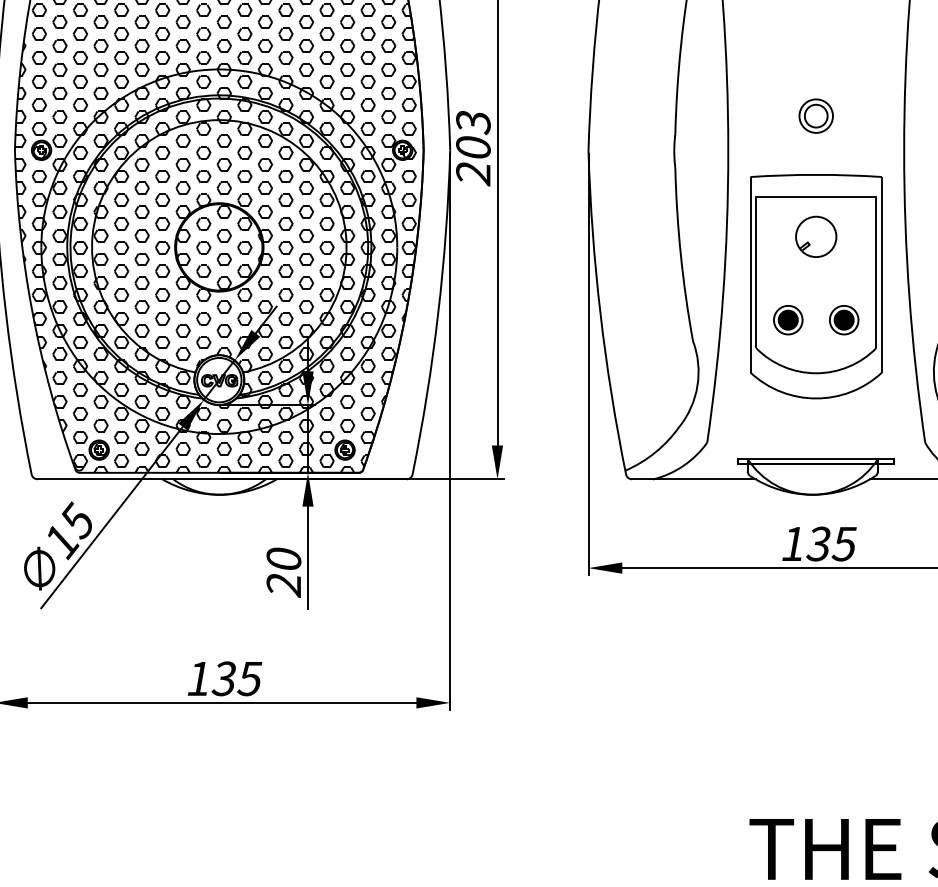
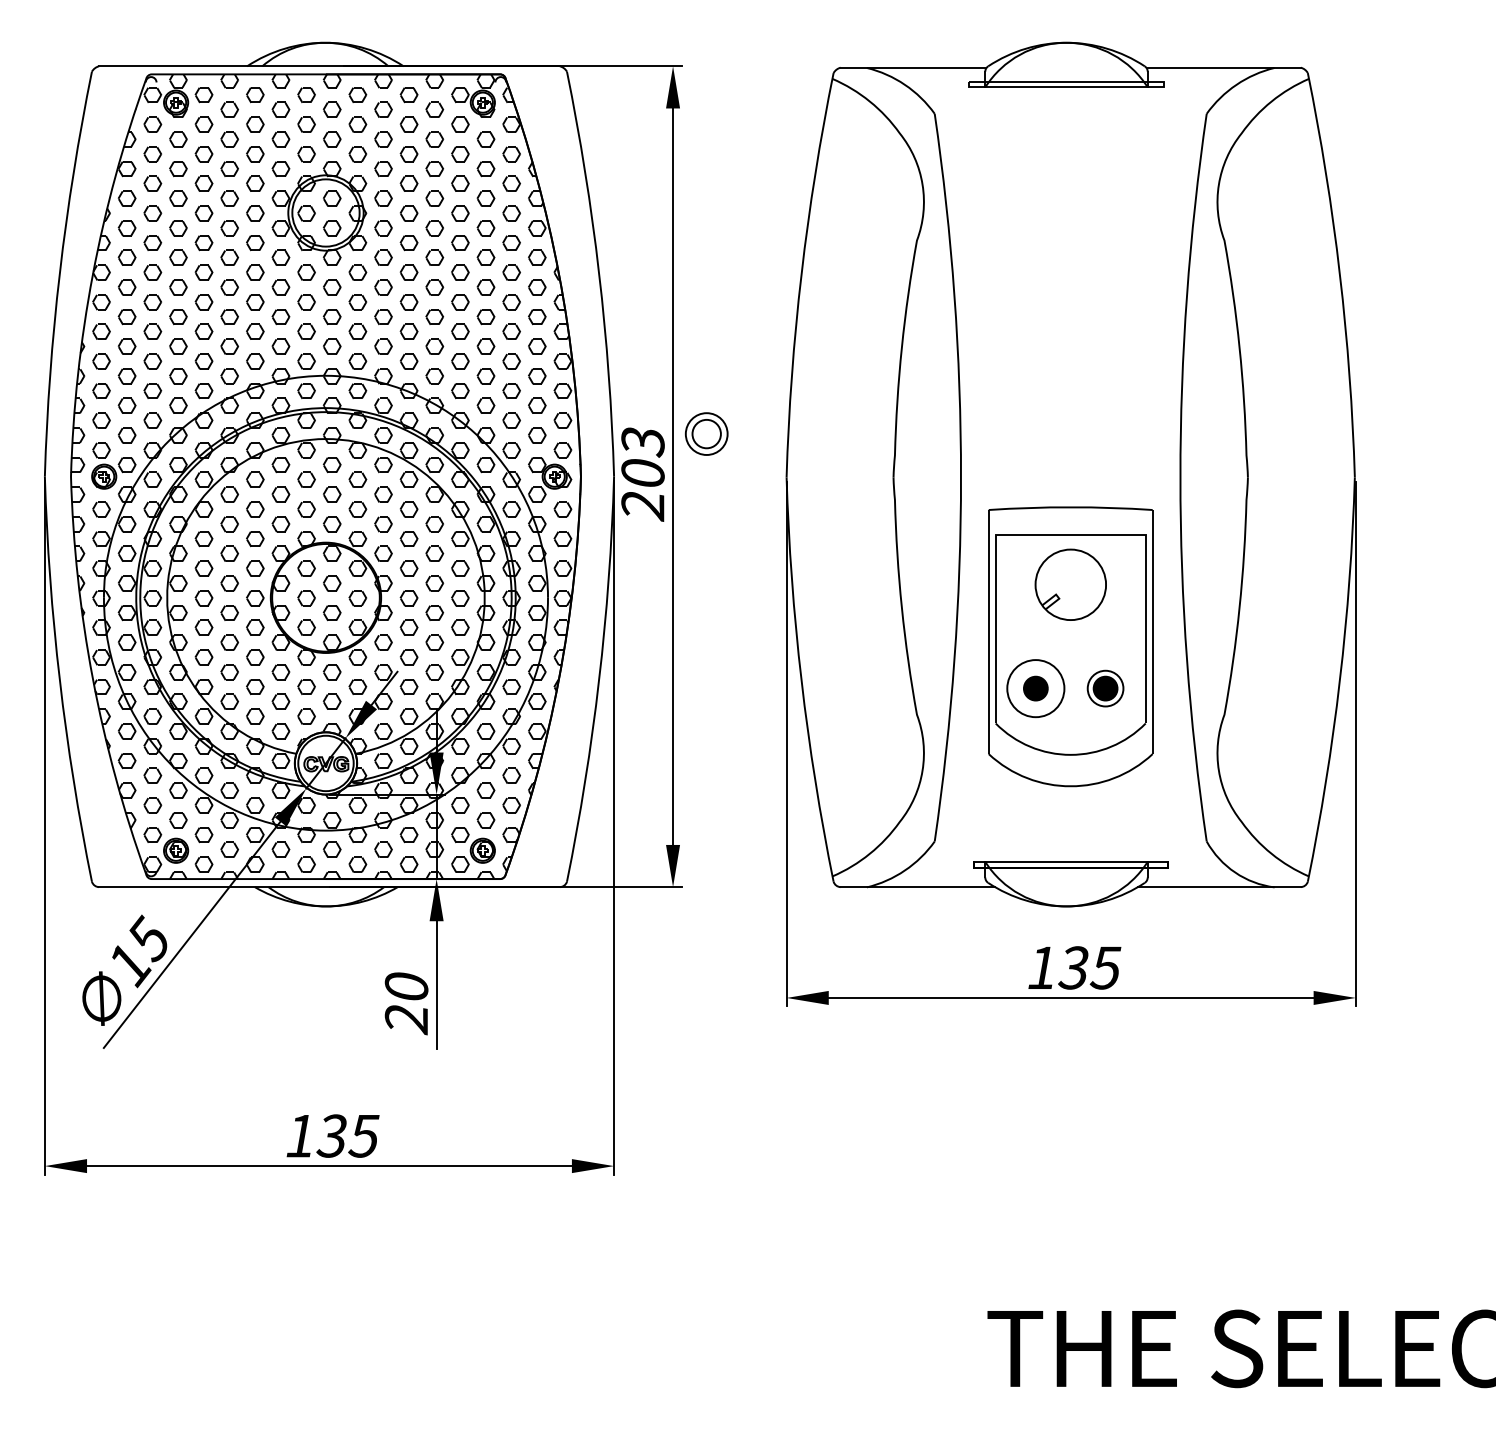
part: (816, 115) -> (706, 433), moved
part: (816, 236) -> (1070, 584), size x1.4
circle: (787, 320) -> (1035, 688), size x1.6

